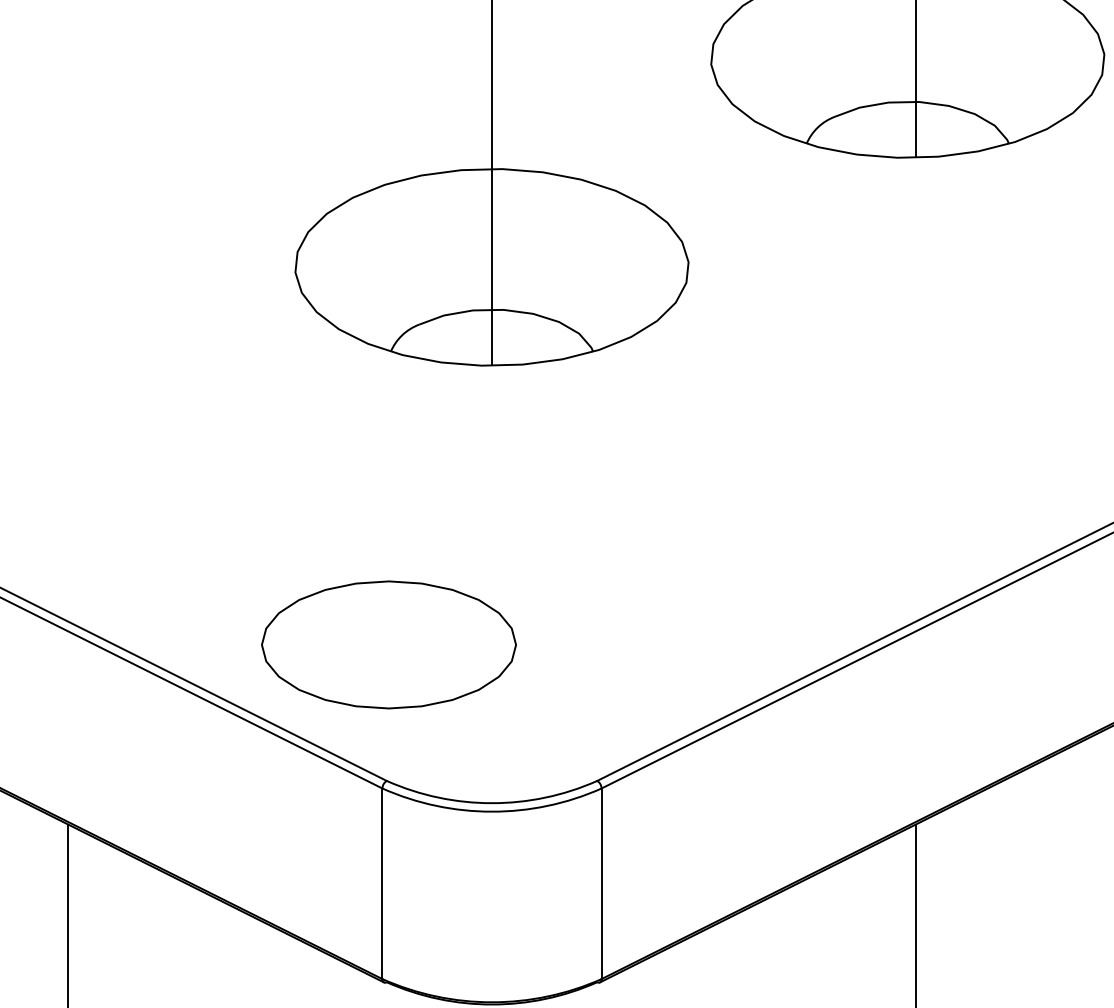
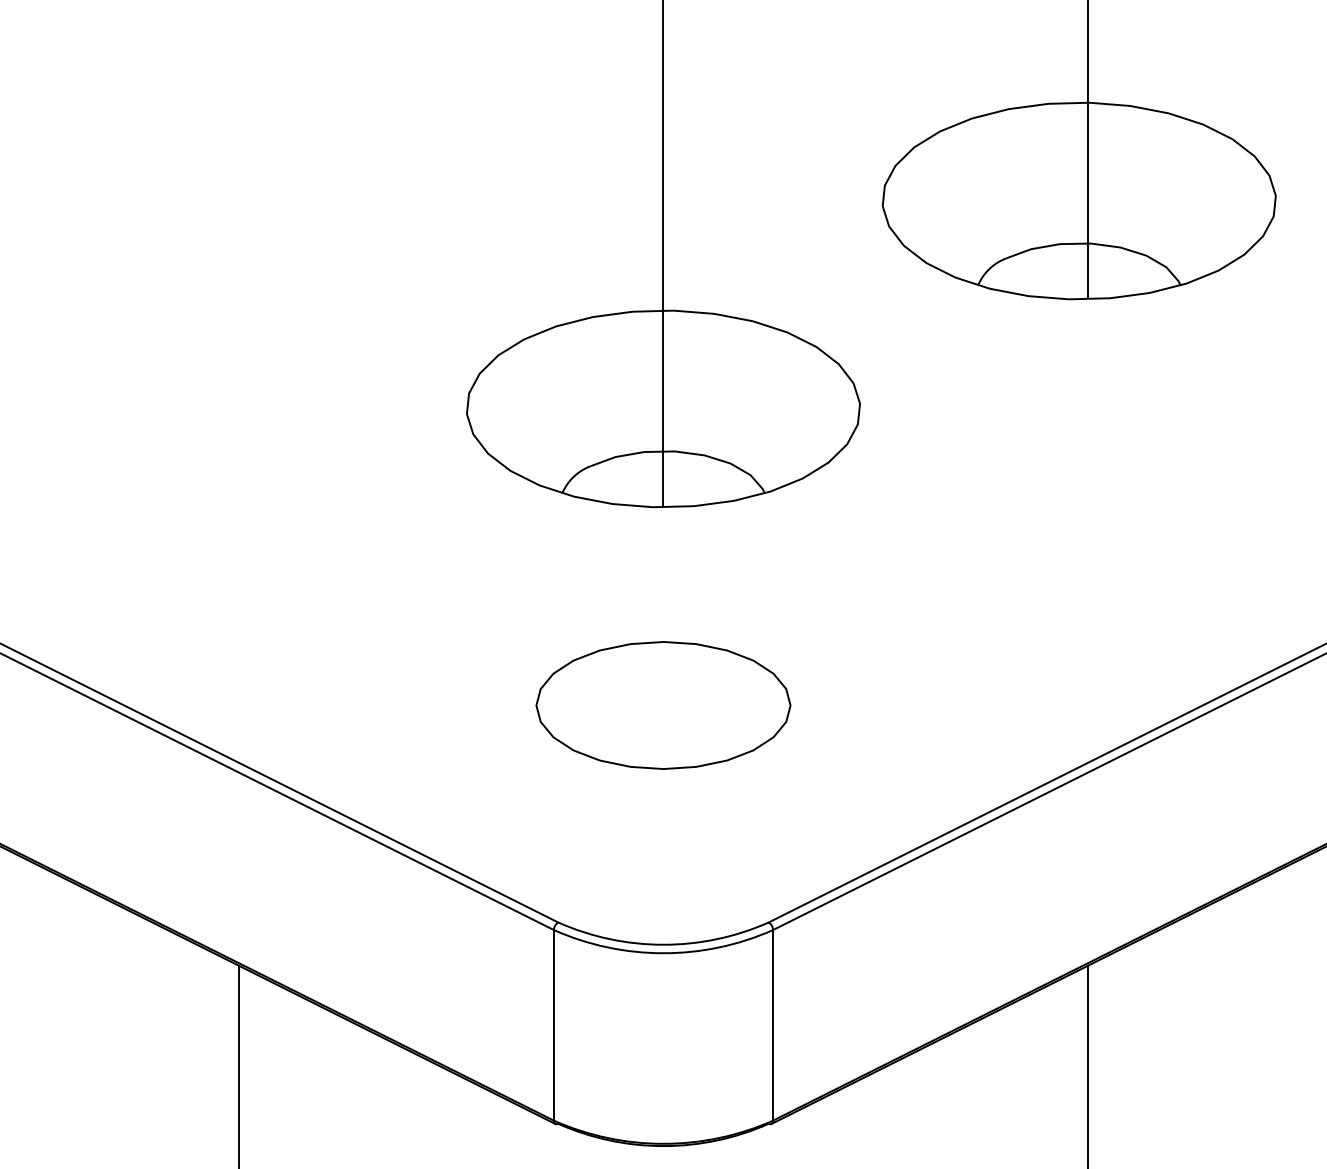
part: (389, 644) -> (663, 705), moved

